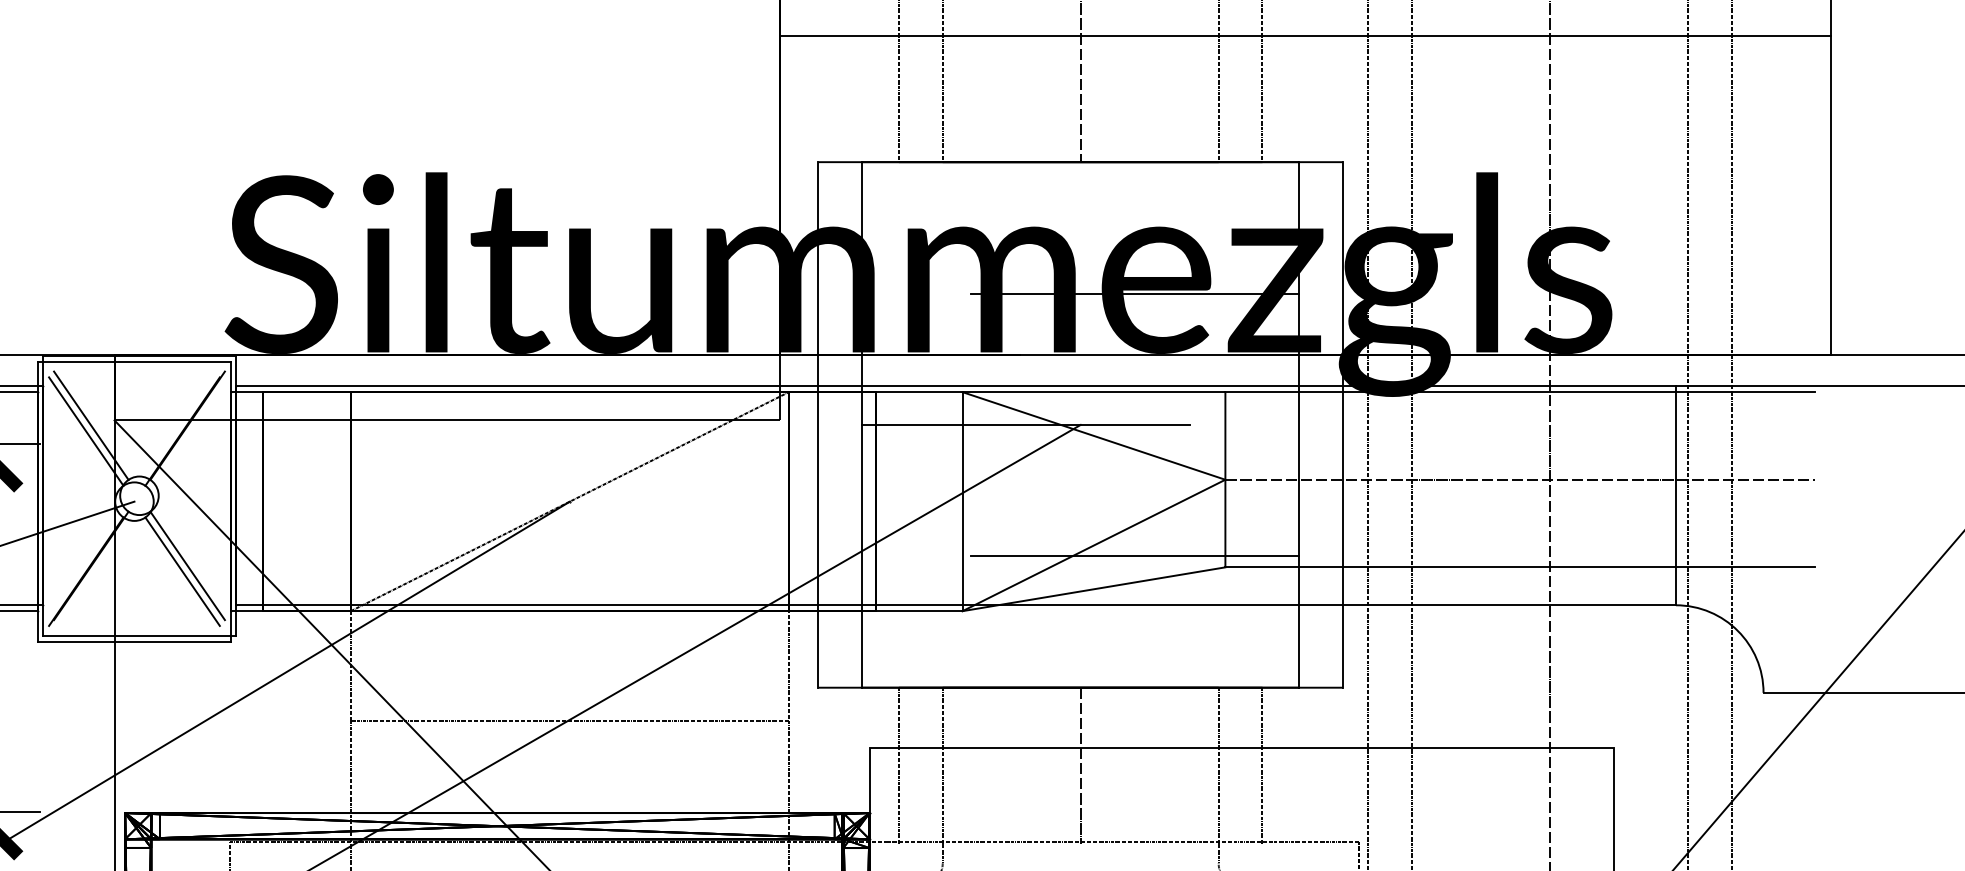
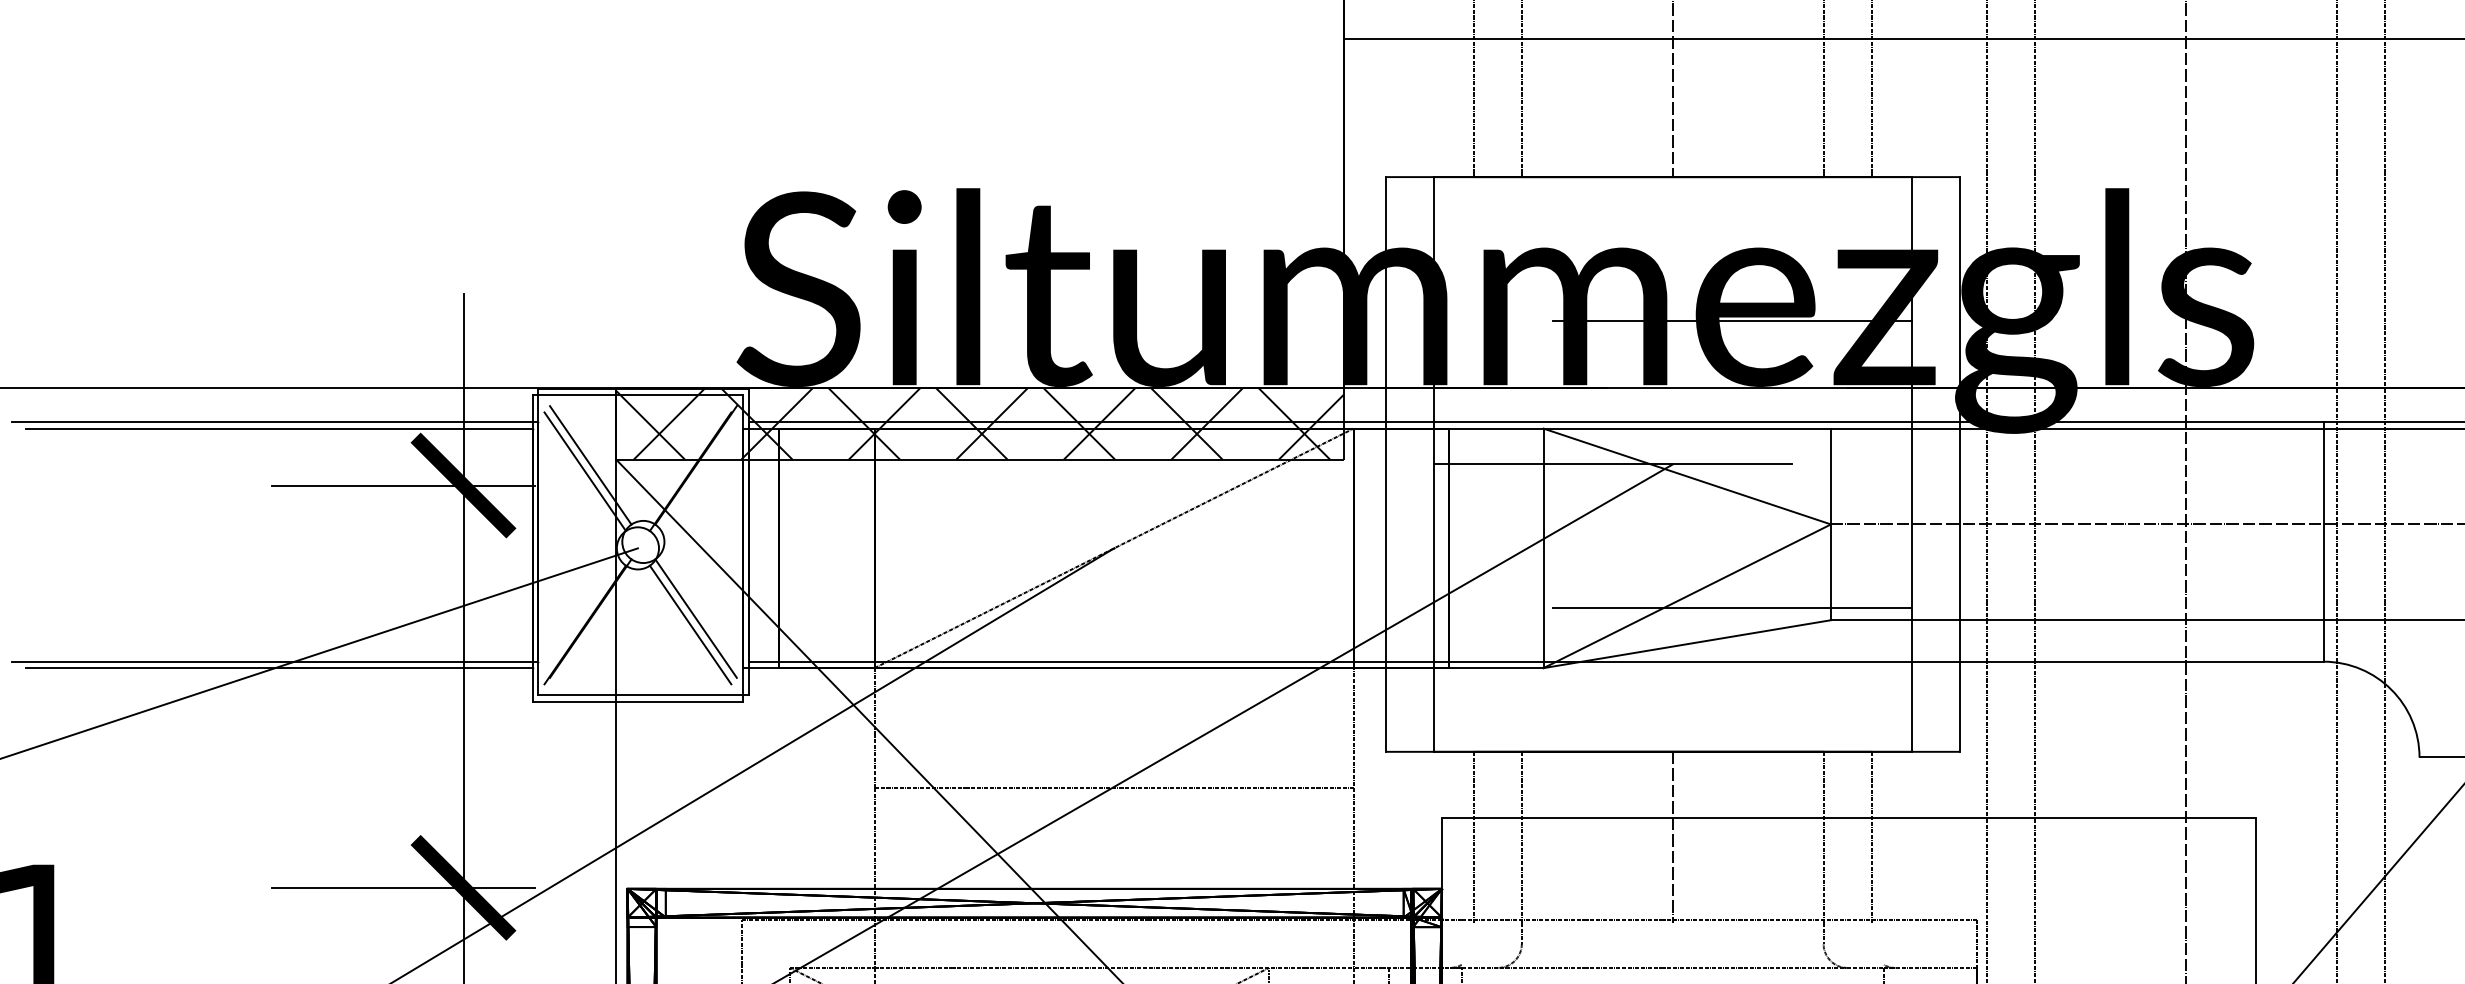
hatch: (447, 387) -> (980, 423), added

